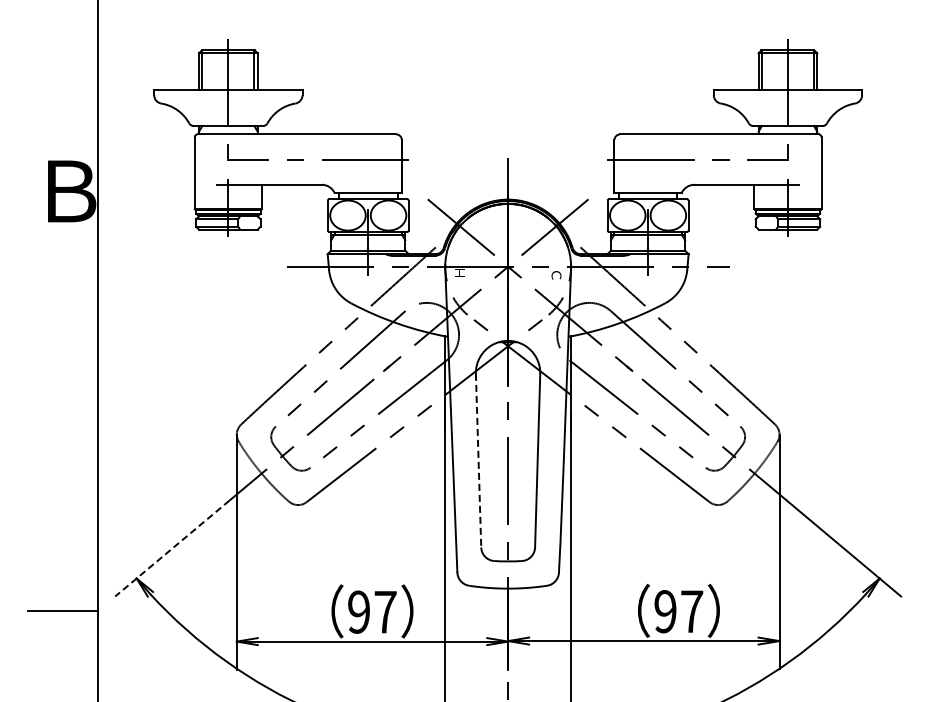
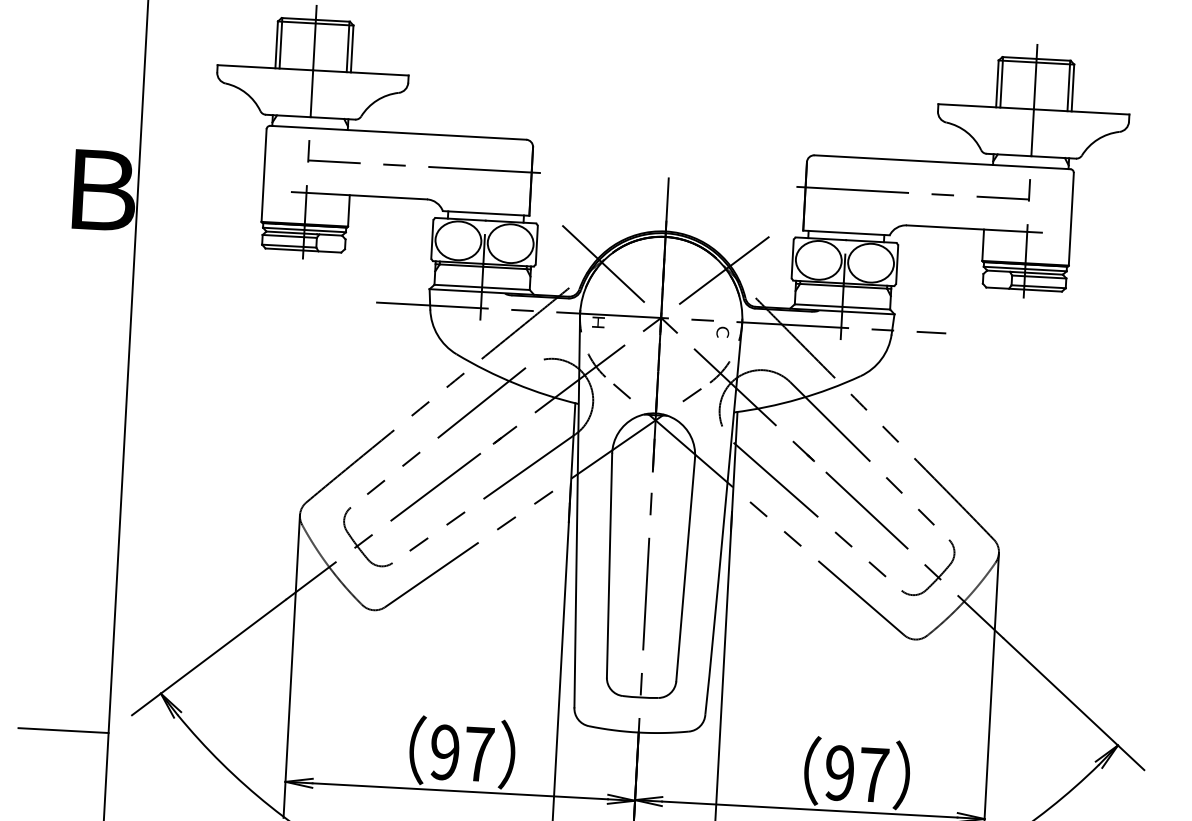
line: (478, 460) -> (609, 565), dashed -> solid
line: (172, 548) -> (209, 657), dashed -> solid

